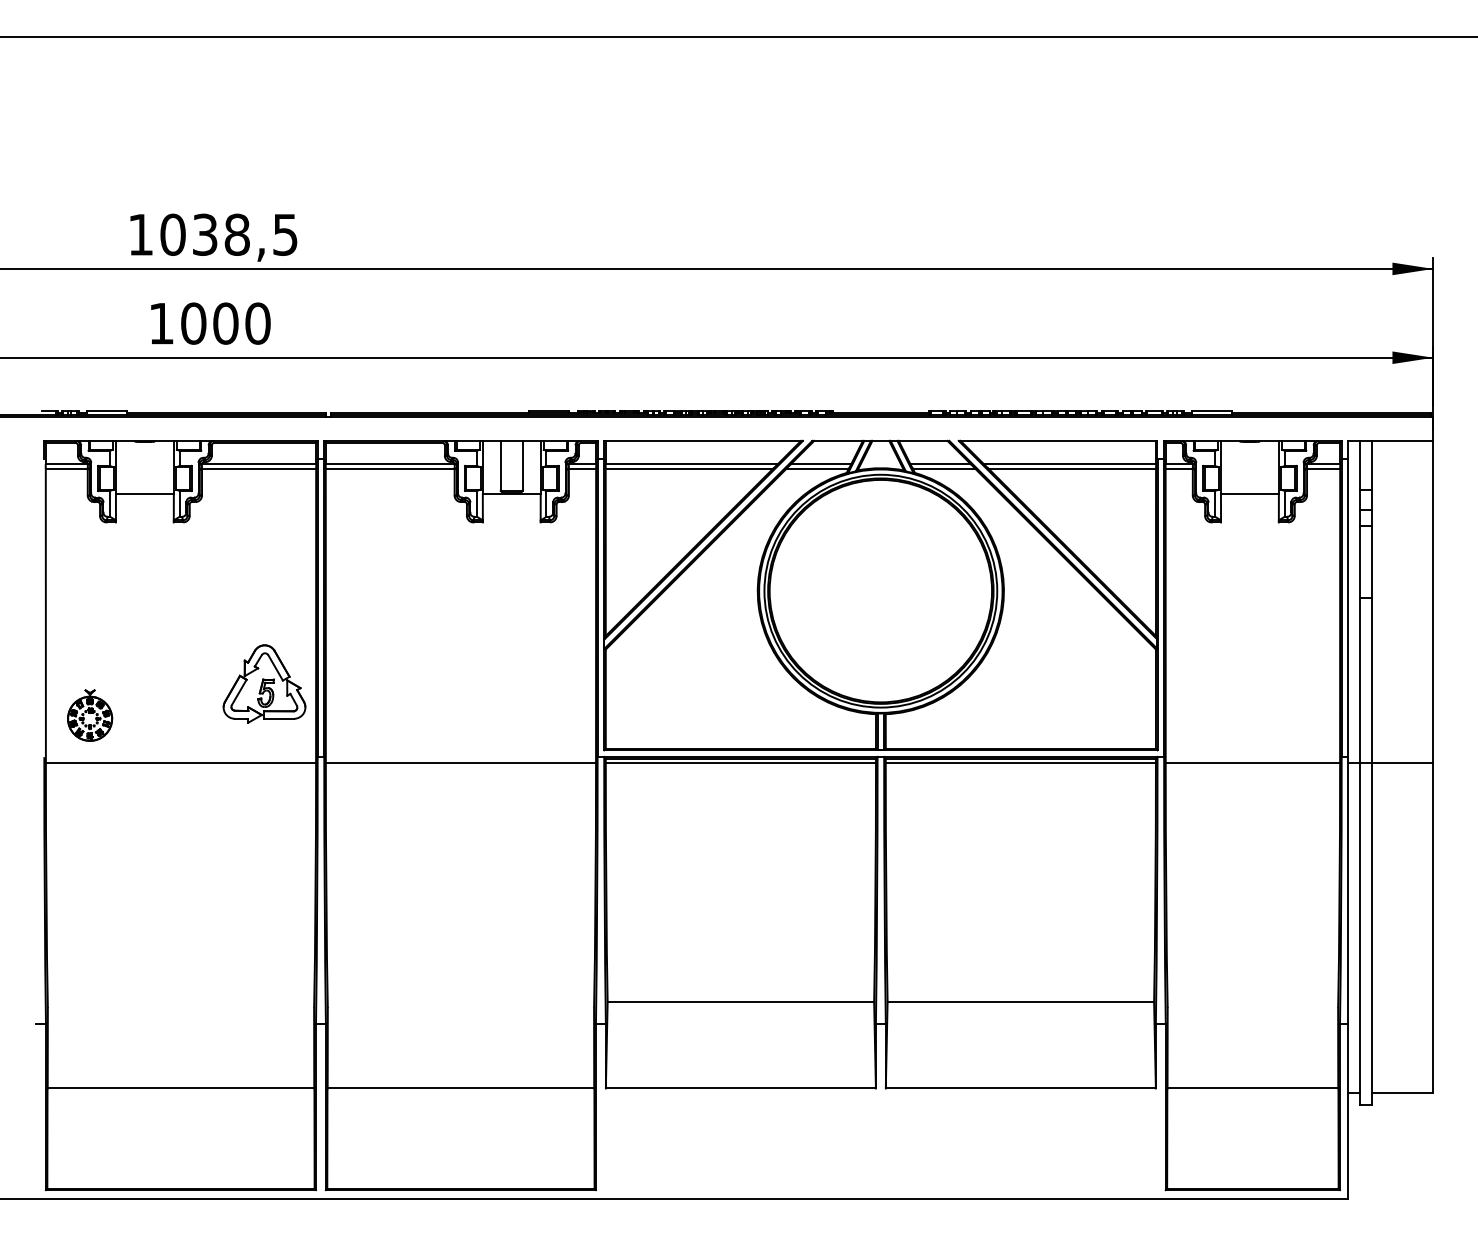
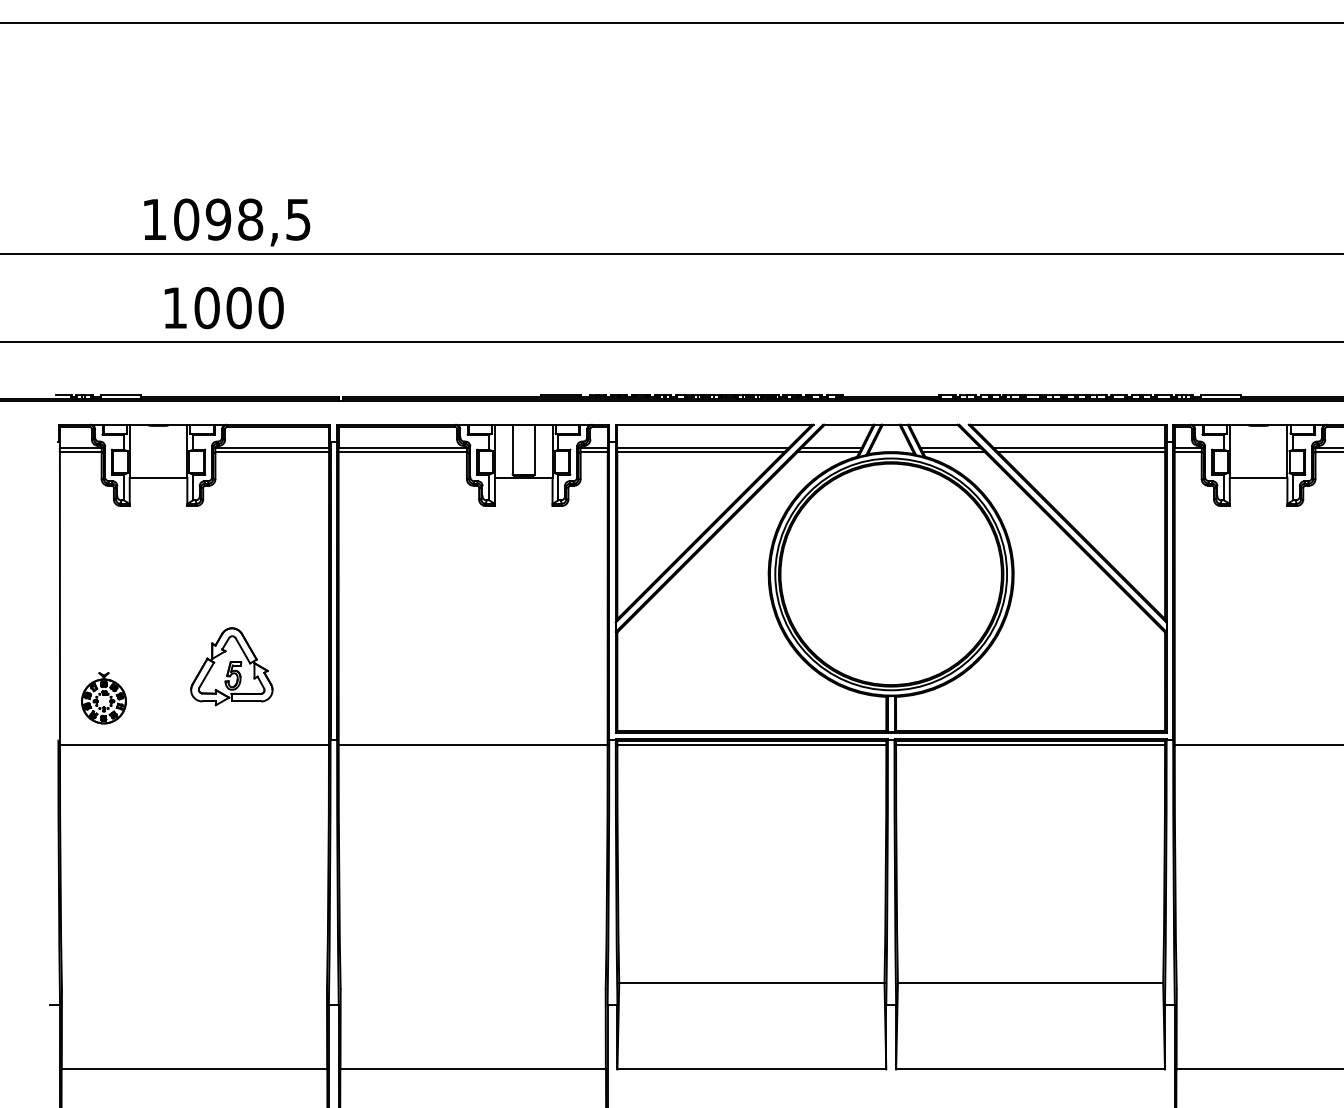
text: (204, 234) -> (217, 219), 1038,5 -> 1098,5
part: (264, 683) -> (231, 666), moved

